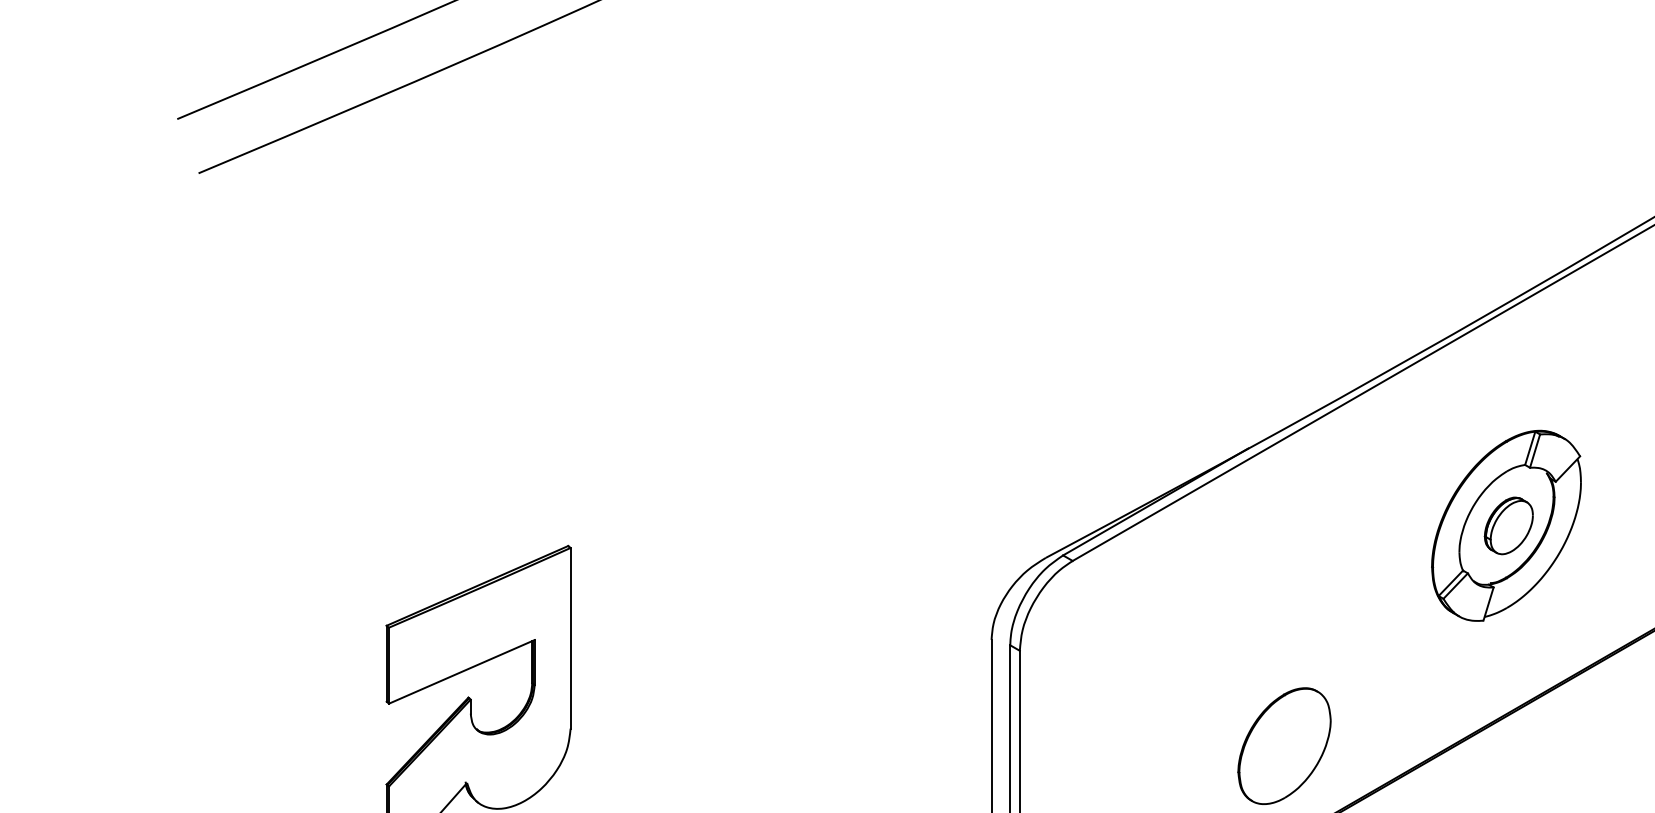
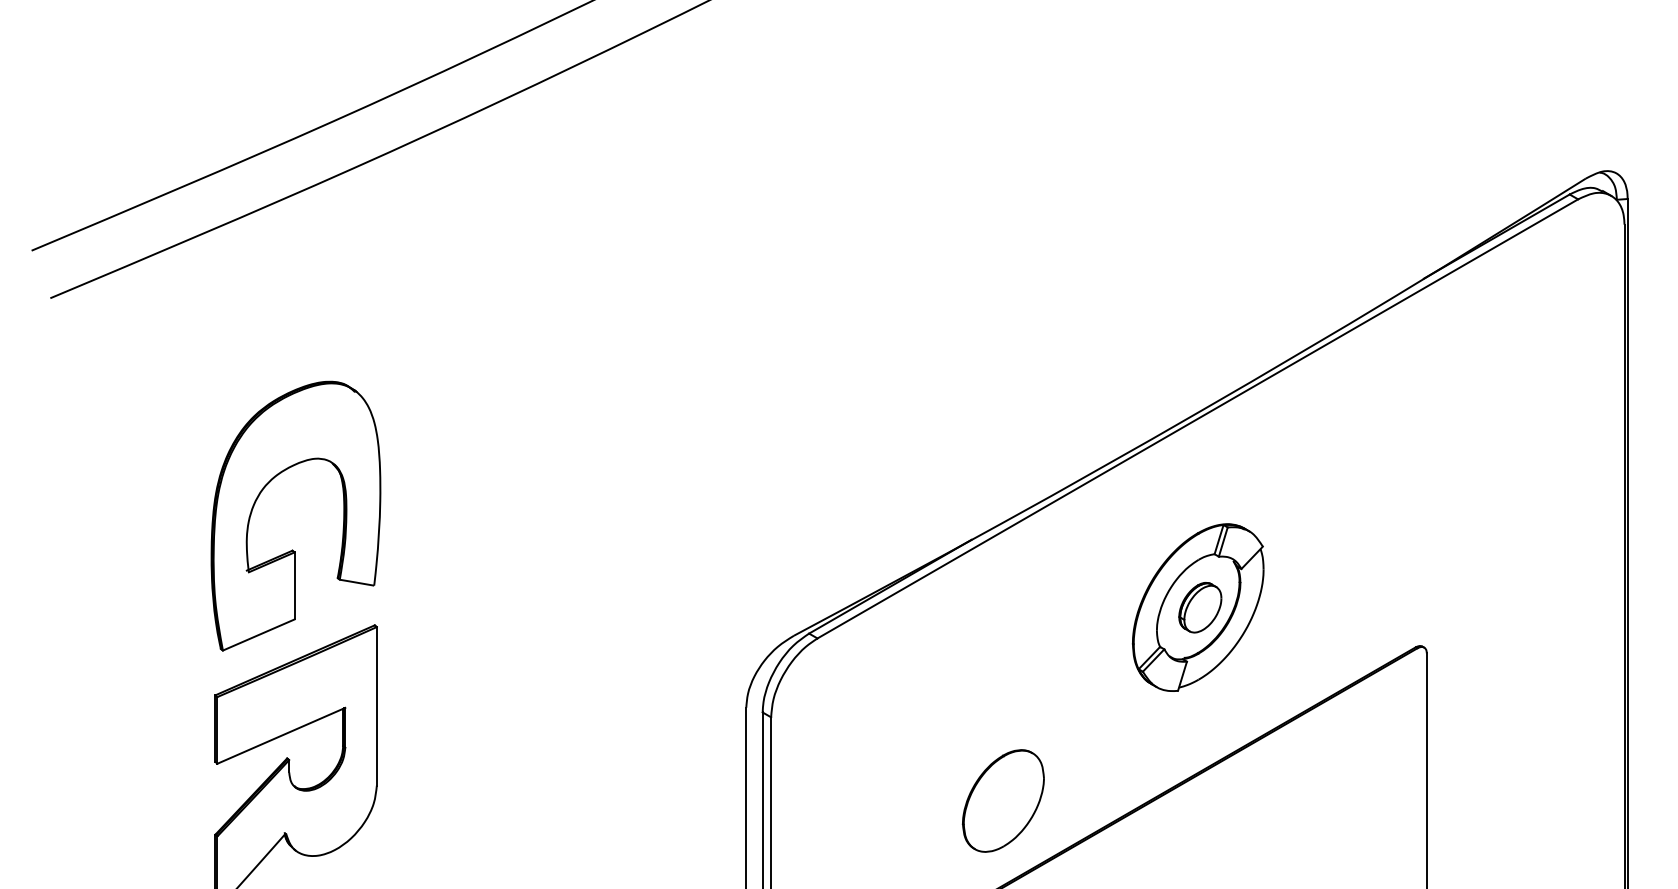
part: (474, 459) -> (292, 549), added

